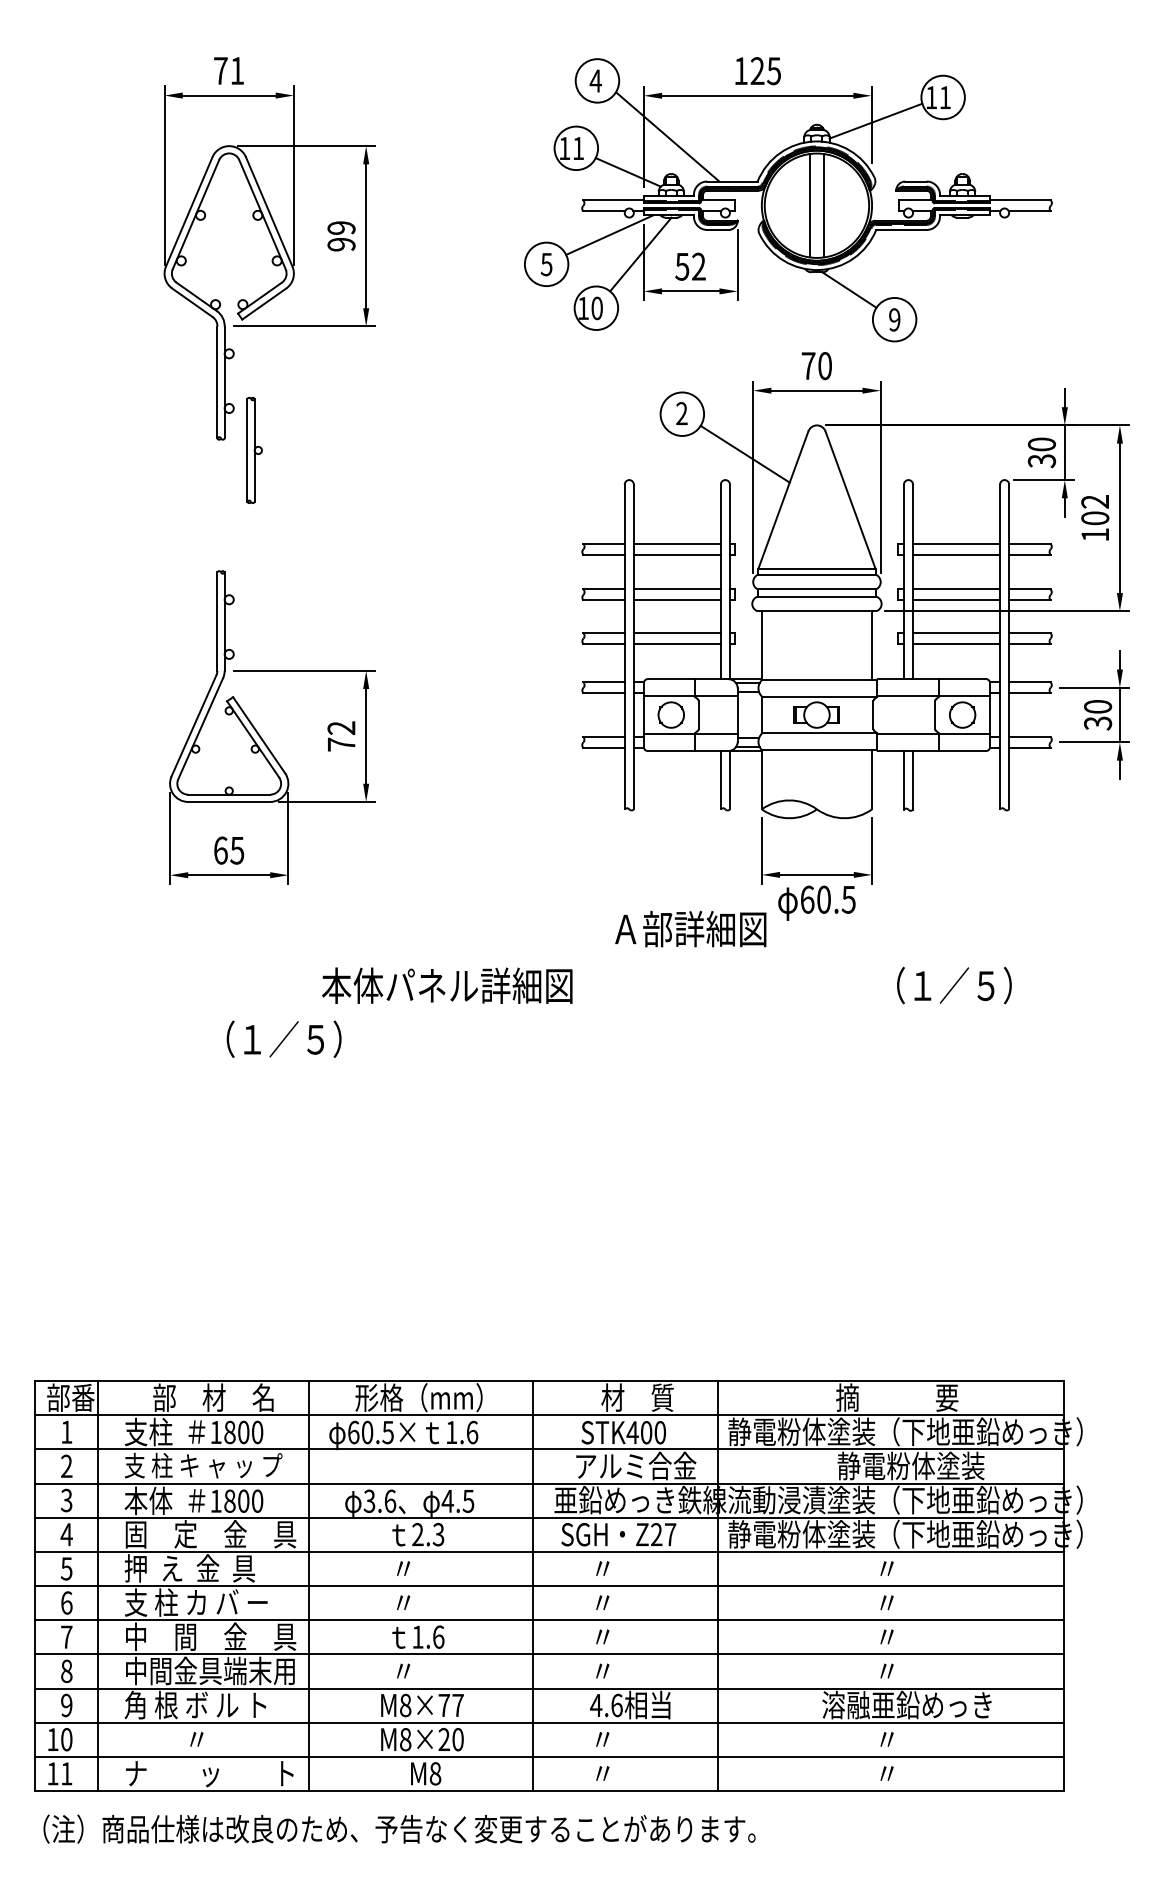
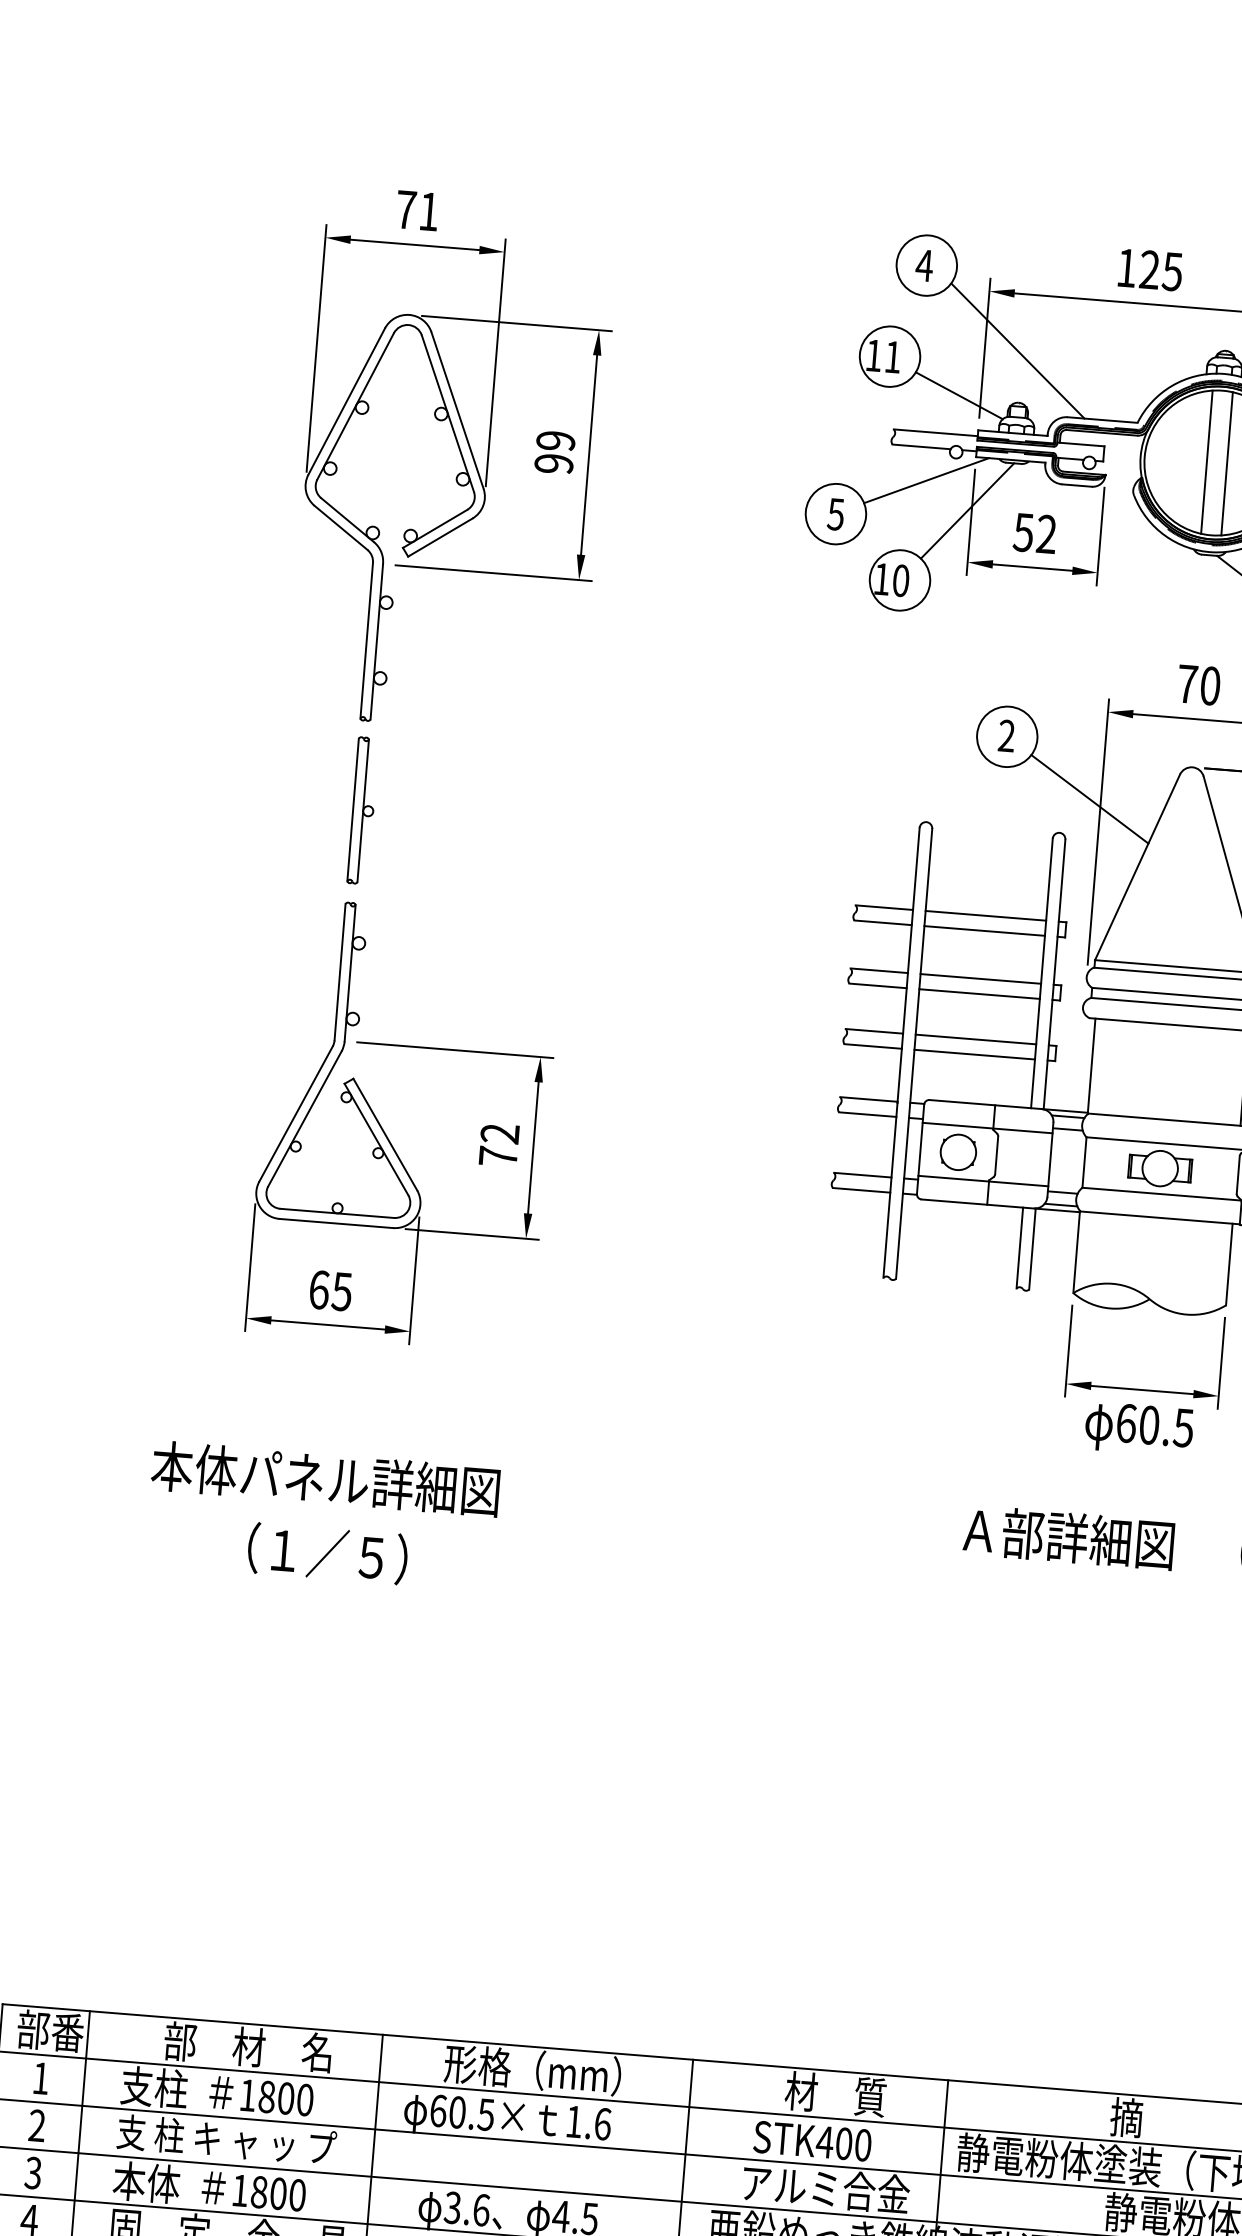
part: (254, 449) -> (363, 809), moved
text: (690, 928) -> (1068, 1536), moved
text: (447, 985) -> (325, 1478), moved
text: (283, 1038) -> (326, 1552), moved

